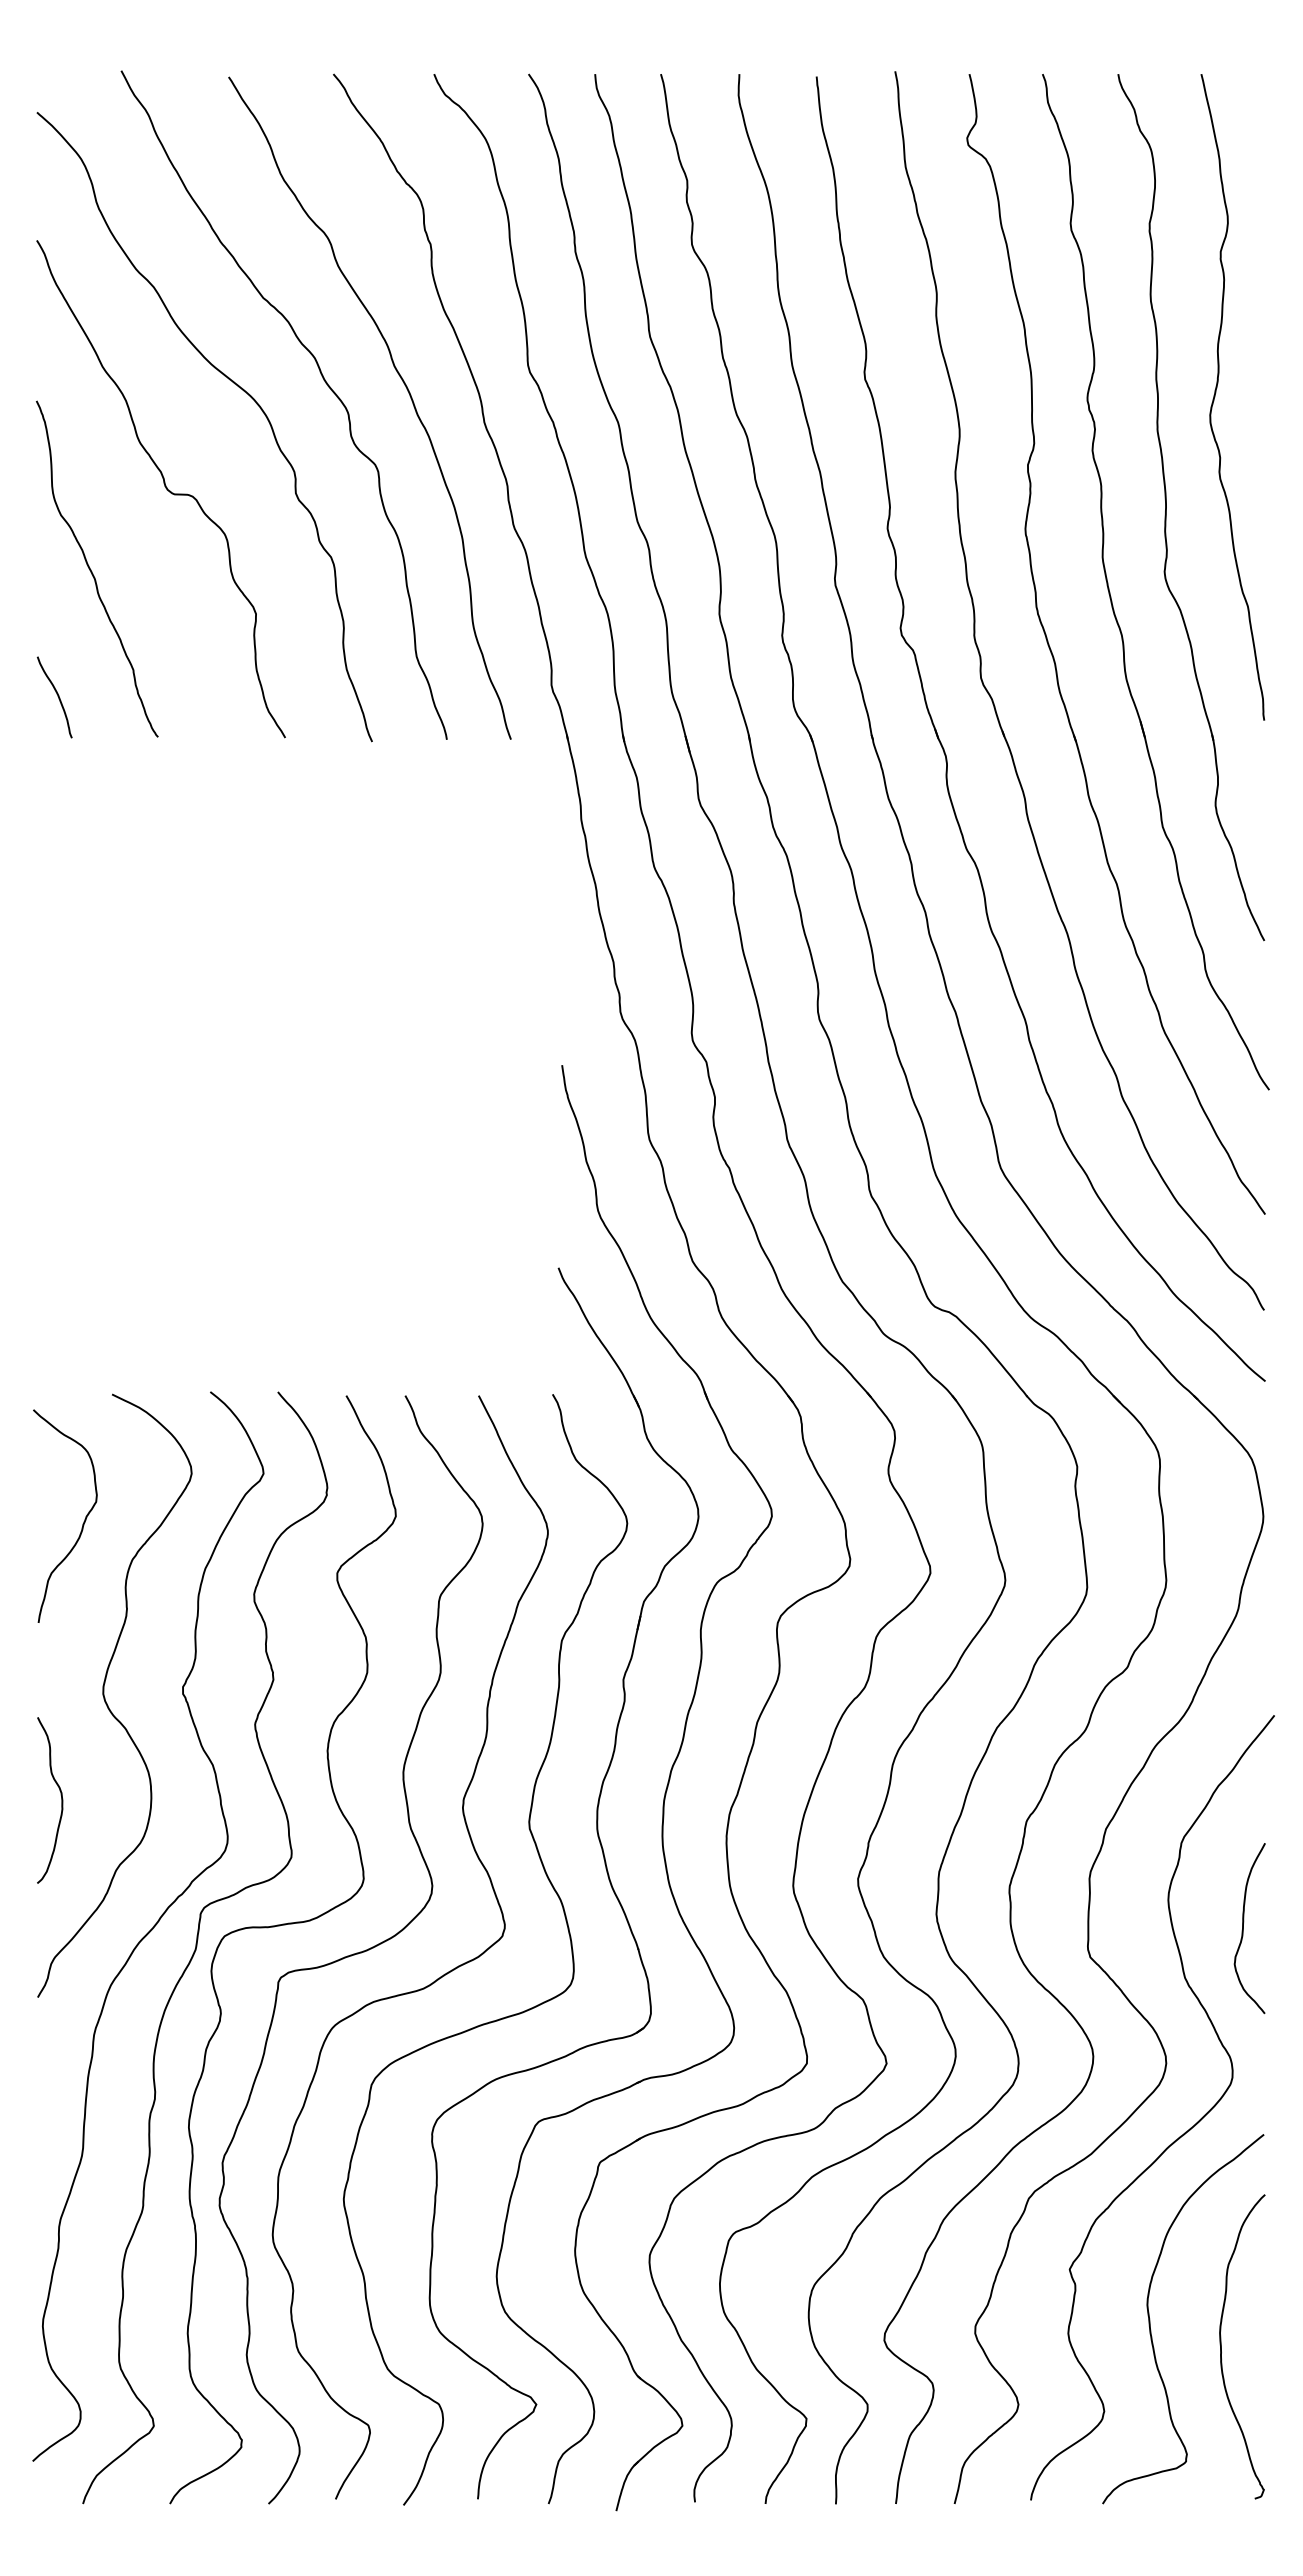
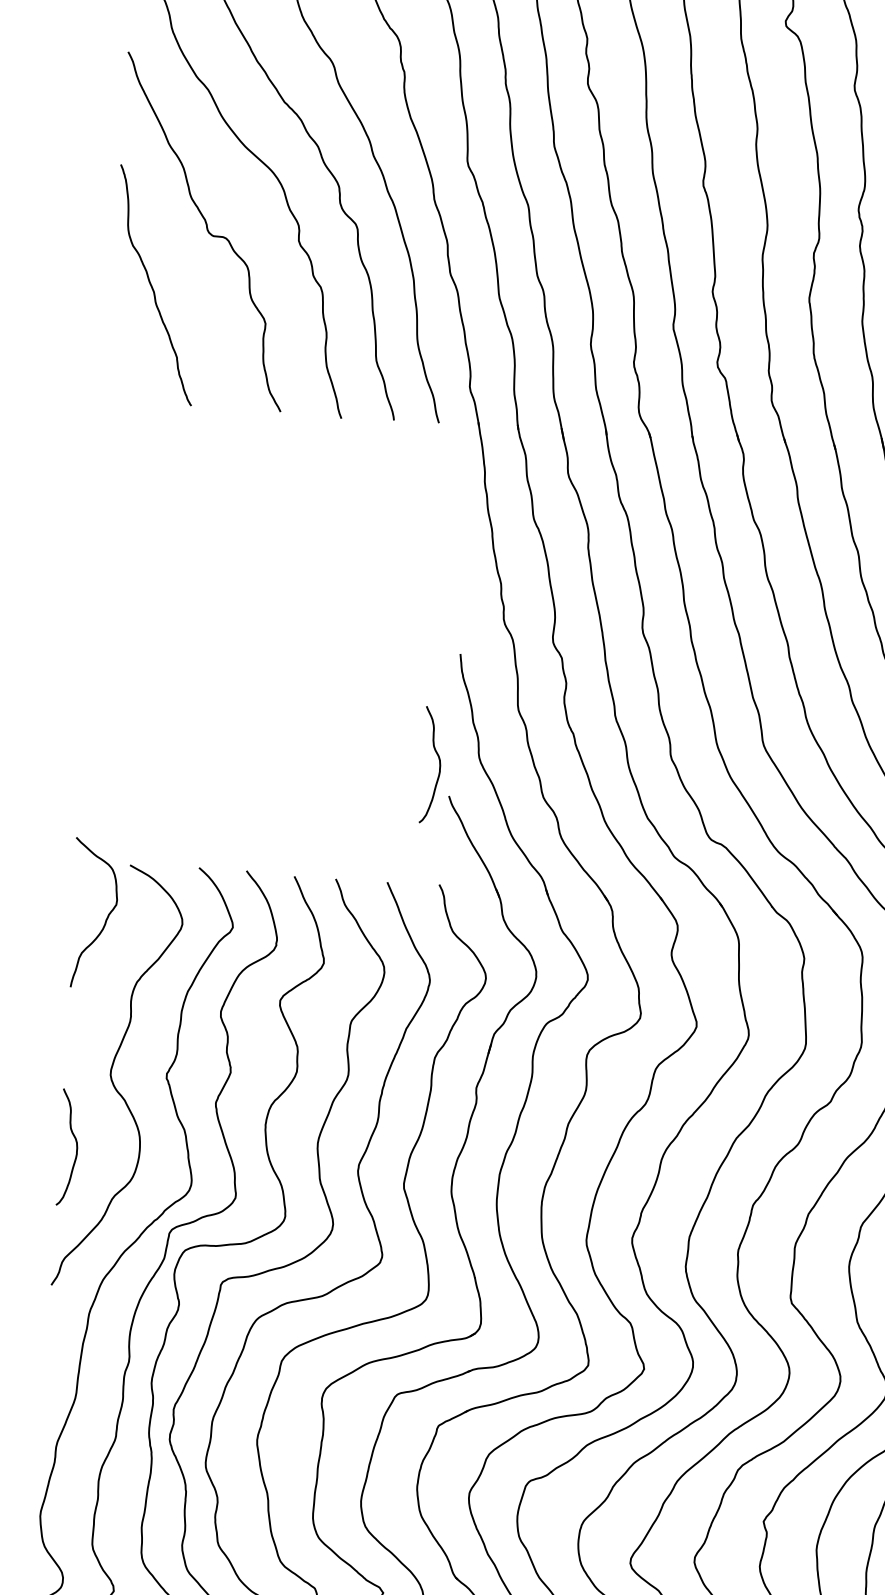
curve: (57, 696) -> (122, 372), removed
curve: (542, 1225) -> (439, 765), added
curve: (83, 1521) -> (106, 918), moved

